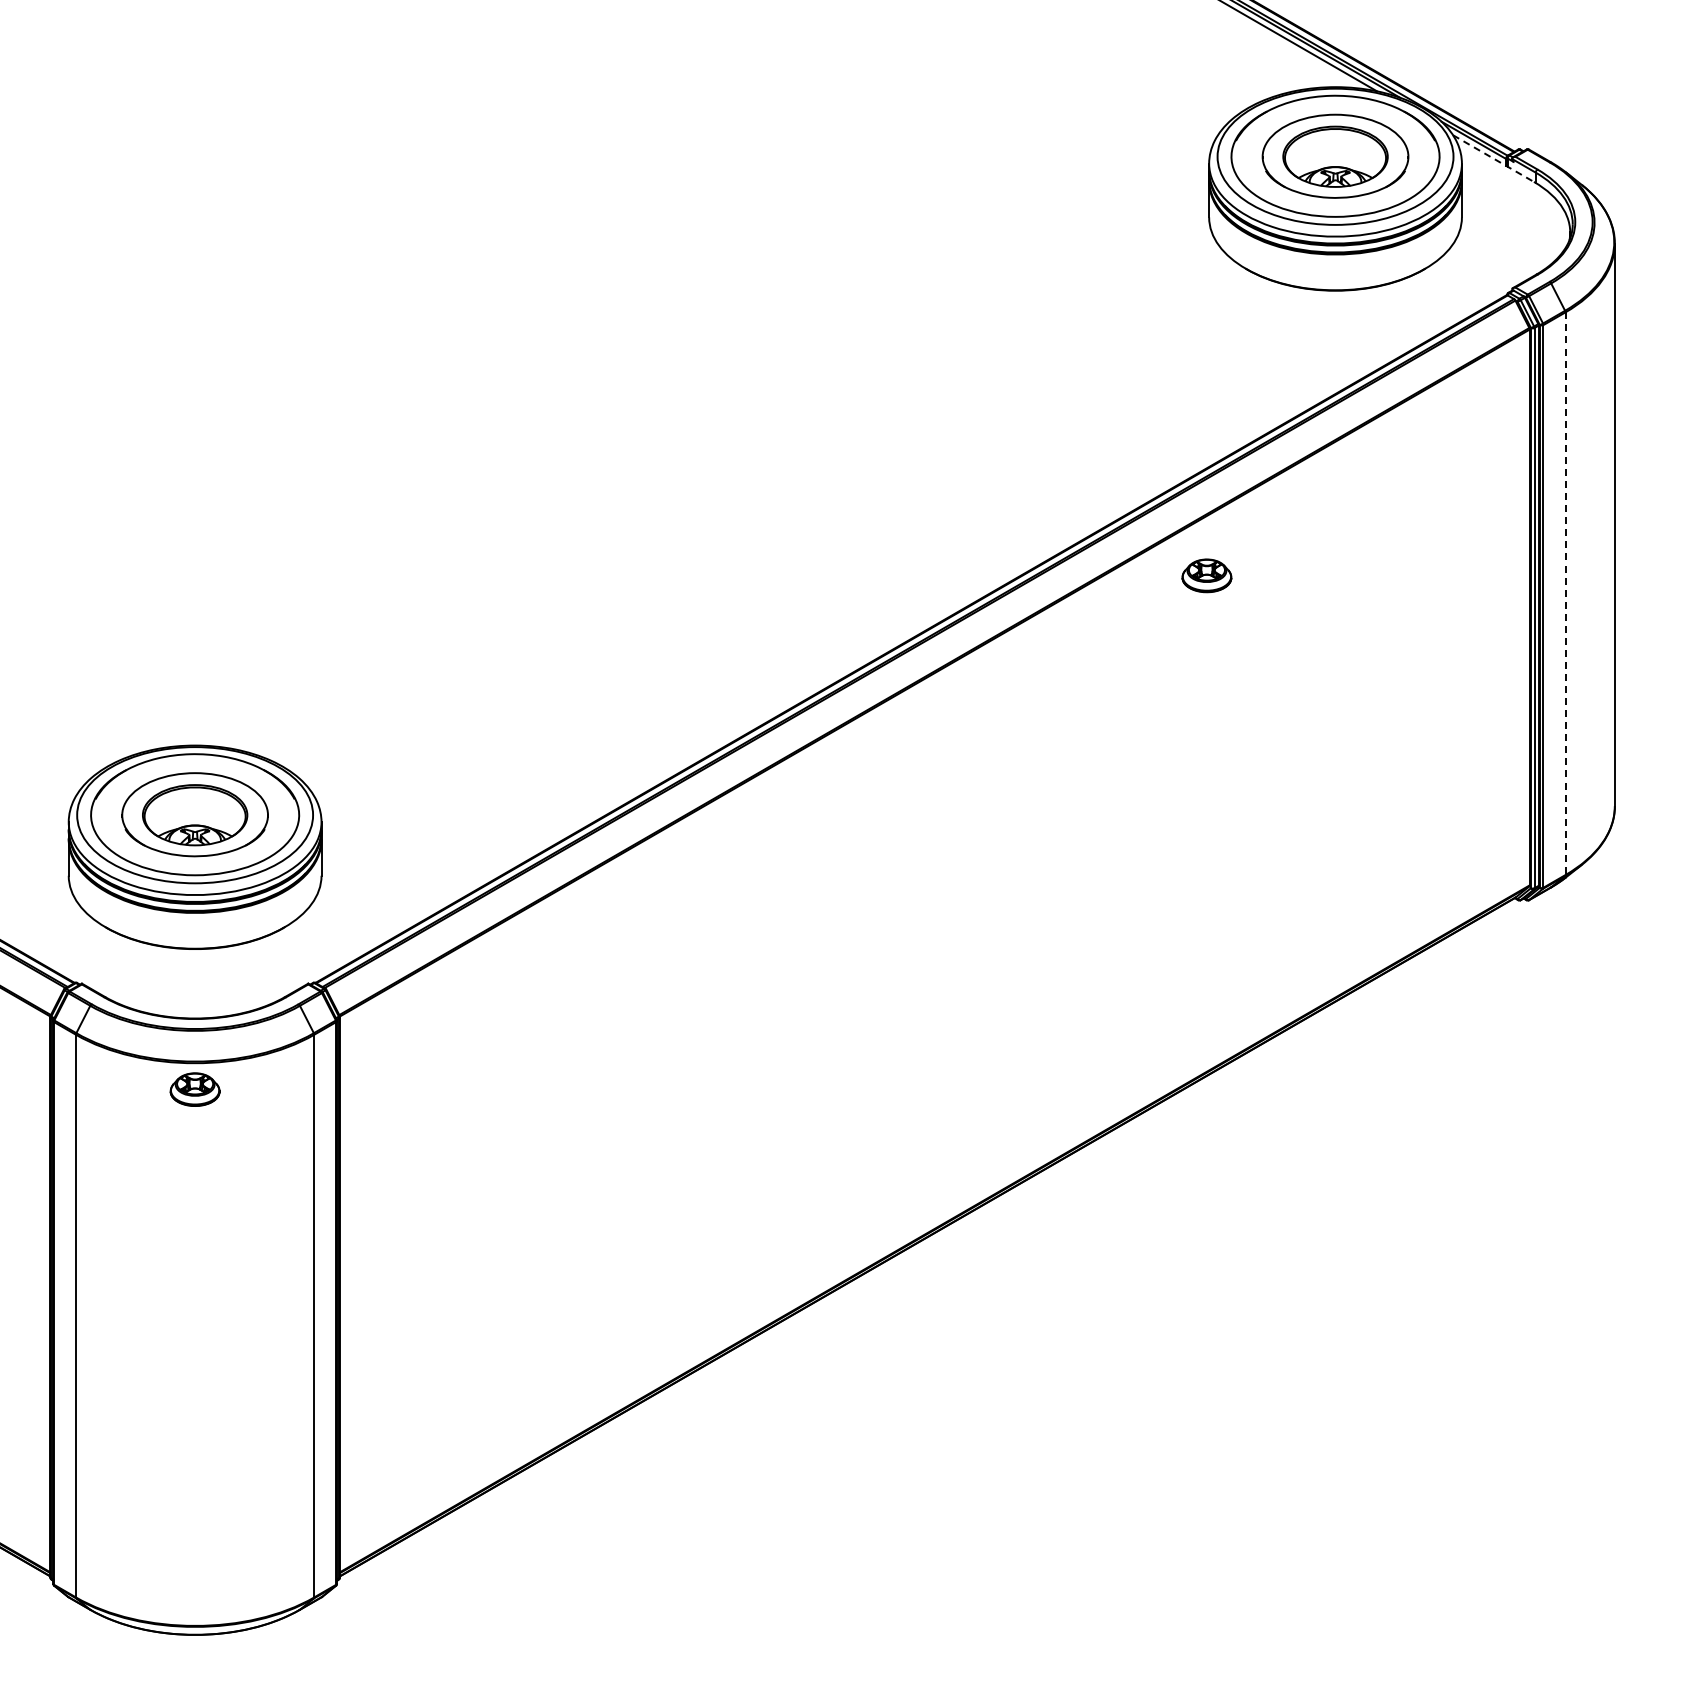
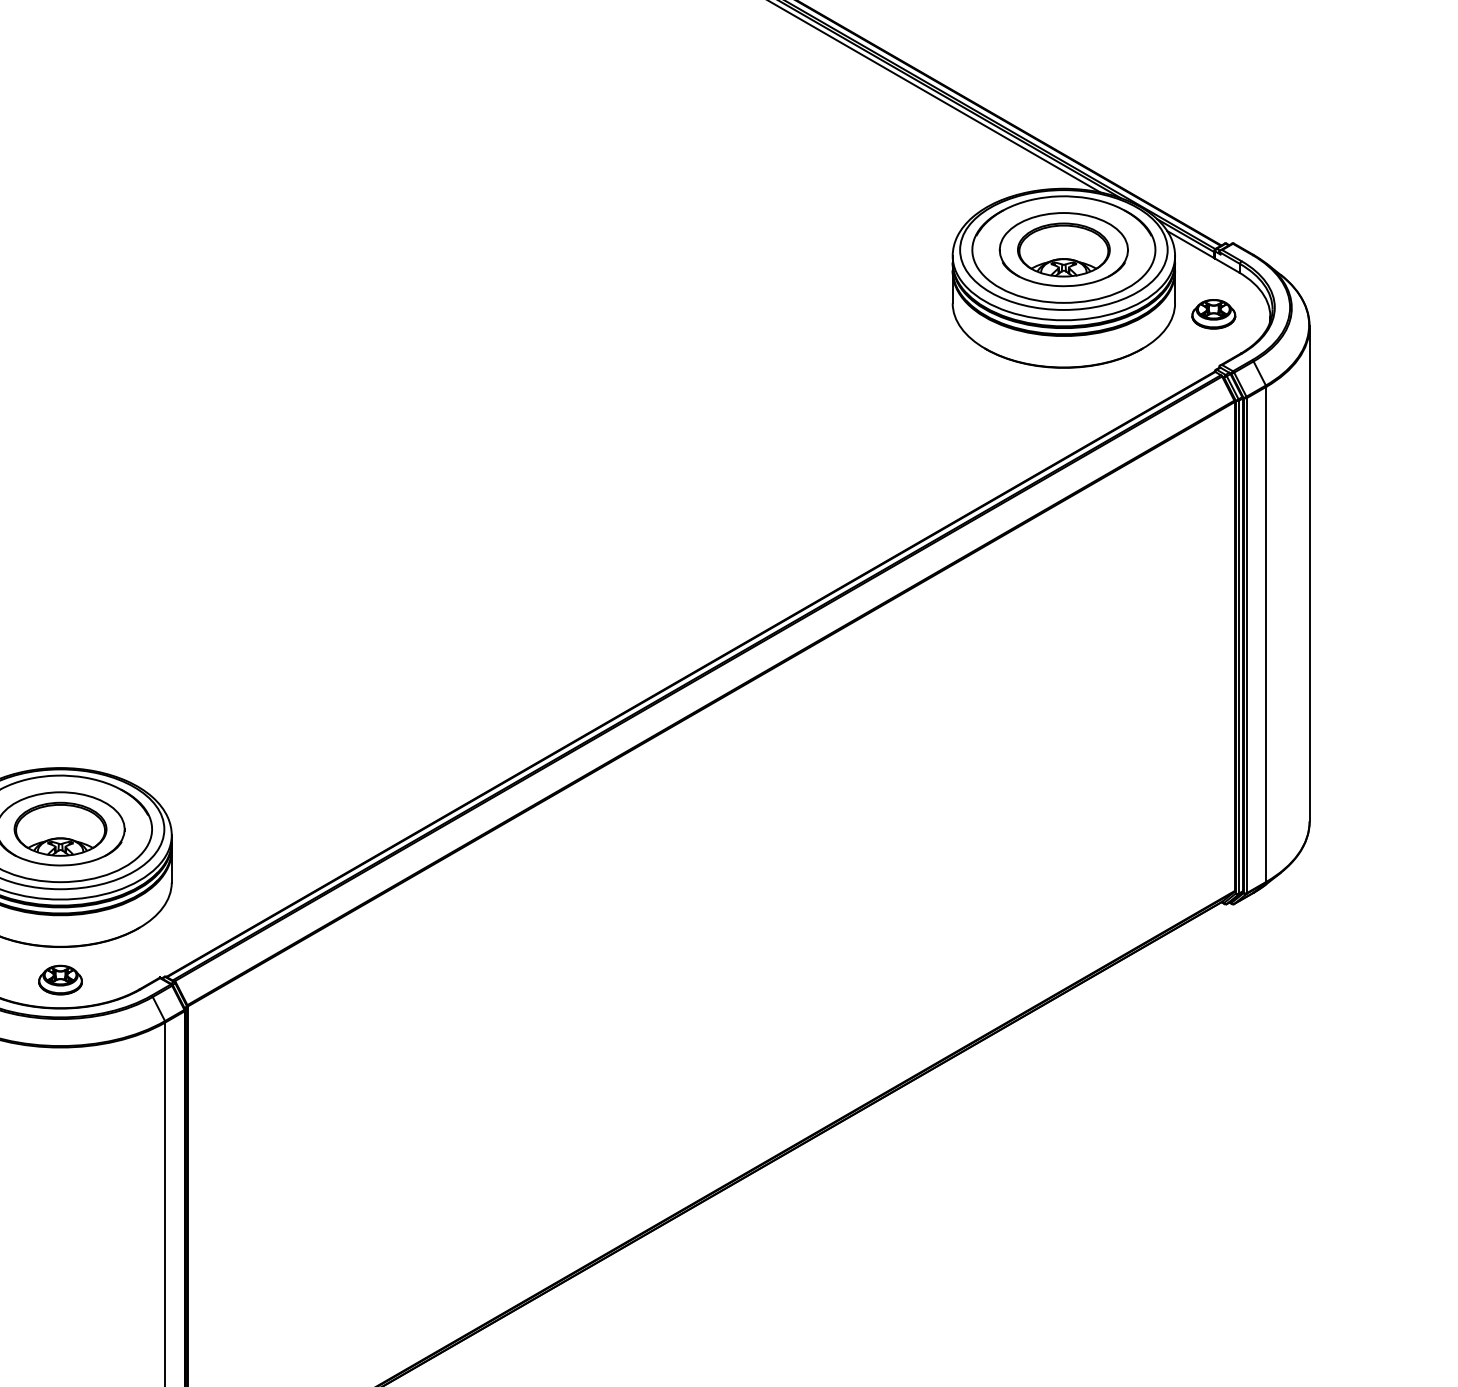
line: (1493, 158) -> (1202, 251), dashed -> solid
part: (1206, 575) -> (1213, 313), moved
line: (1565, 594) -> (1266, 635), dashed -> solid
part: (194, 1089) -> (60, 980), moved

